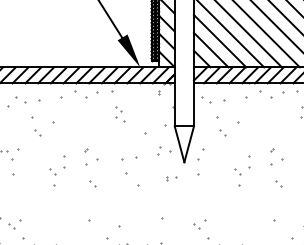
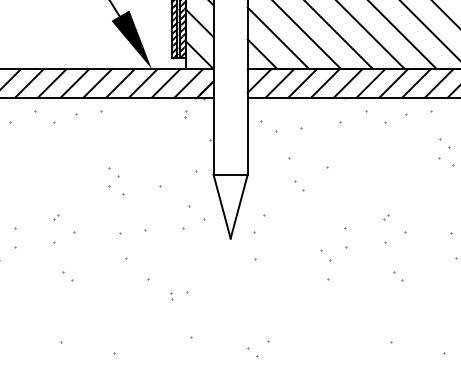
part: (120, 114) -> (116, 181), moved
part: (159, 150) -> (186, 217), size x1.6
part: (171, 178) -> (179, 296), moved

